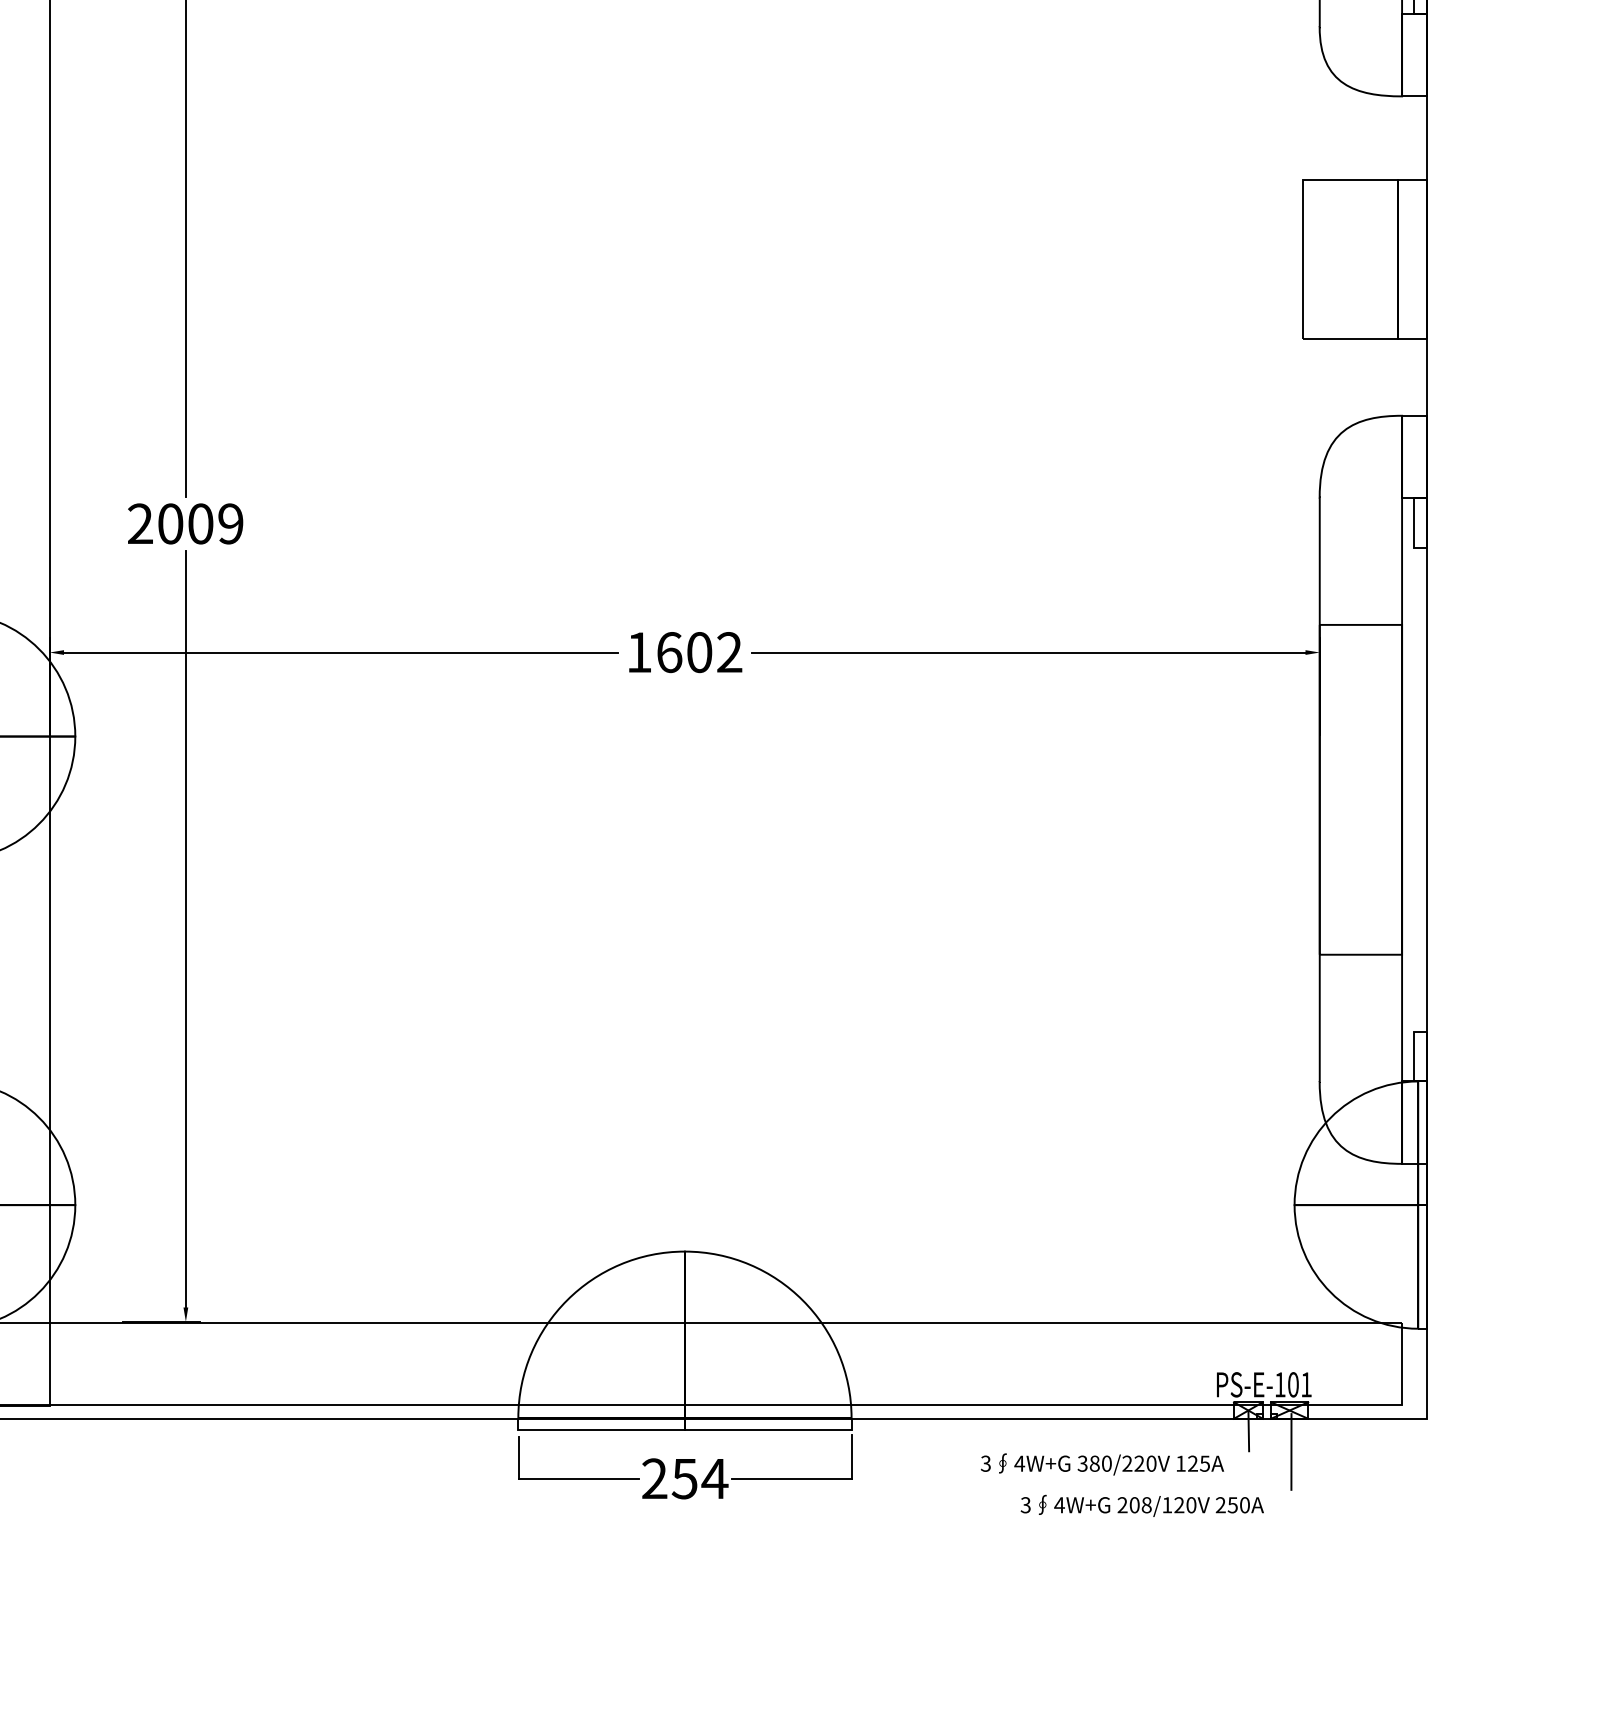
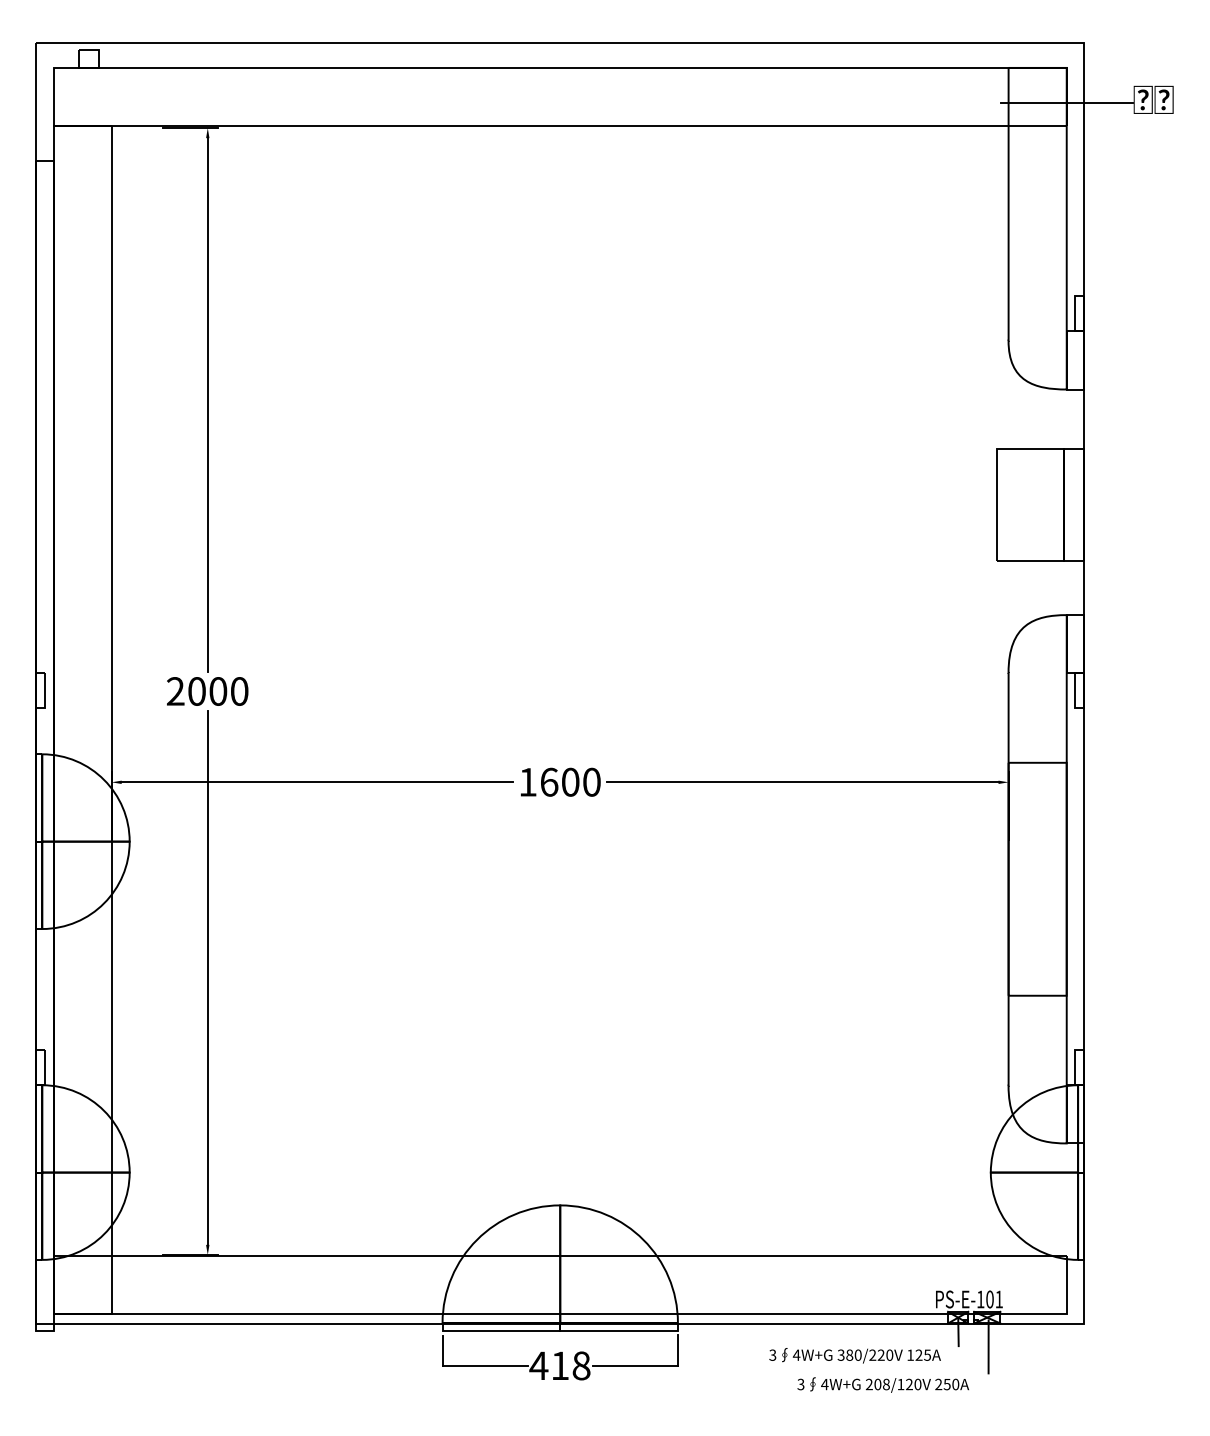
text: (230, 523) -> (239, 691), 2009 -> 2000
text: (729, 651) -> (591, 781), 1602 -> 1600
text: (685, 1478) -> (560, 1365), 254 -> 418

